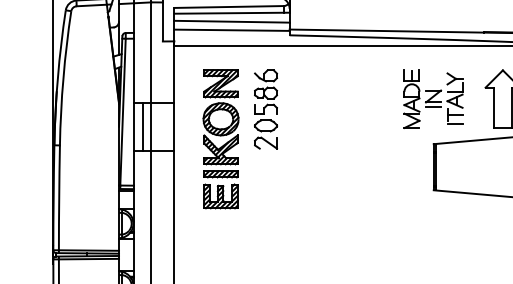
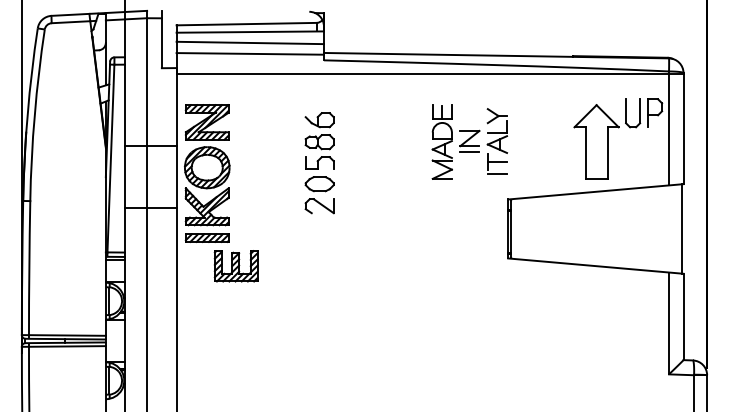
part: (433, 98) -> (469, 141), moved
part: (265, 109) -> (319, 163), moved
part: (221, 123) -> (207, 173), moved
line: (143, 126) -> (136, 177), removed

